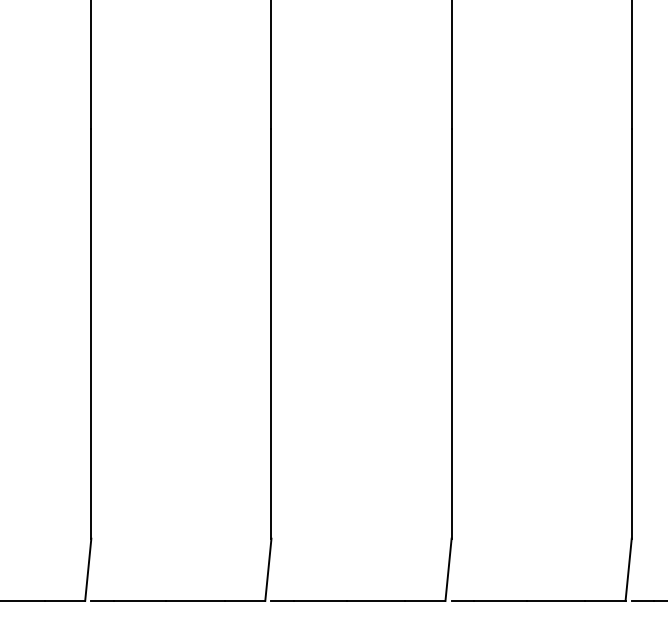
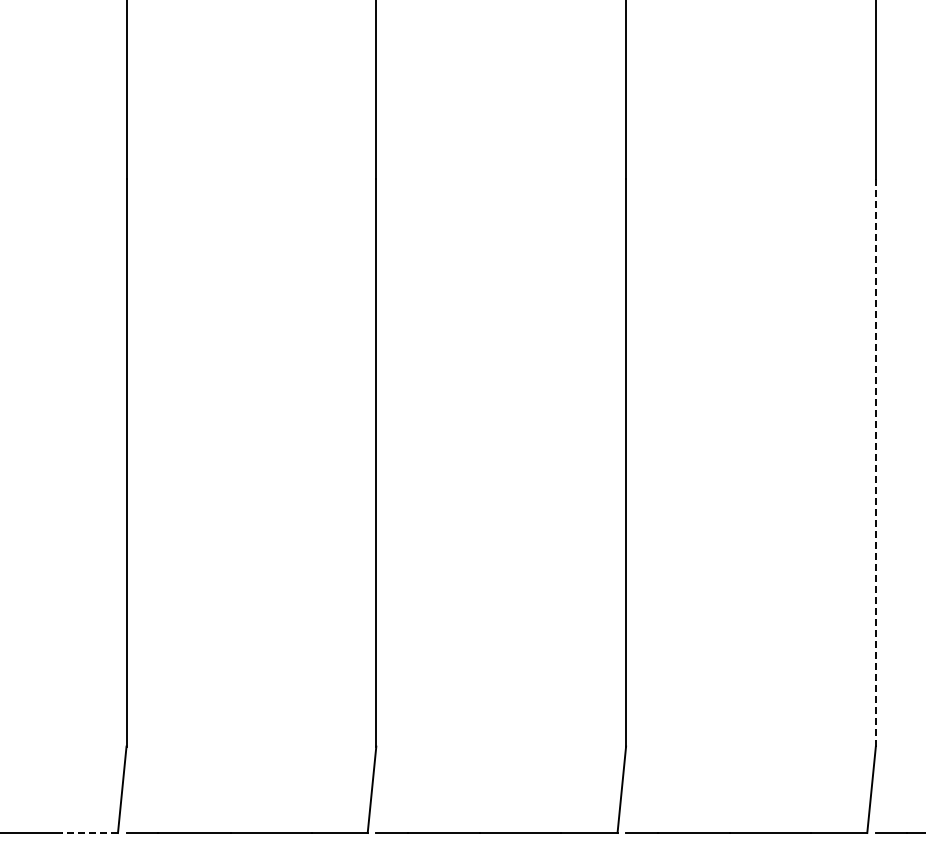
line: (631, 333) -> (875, 462), solid -> dashed
line: (64, 601) -> (89, 833), solid -> dashed

